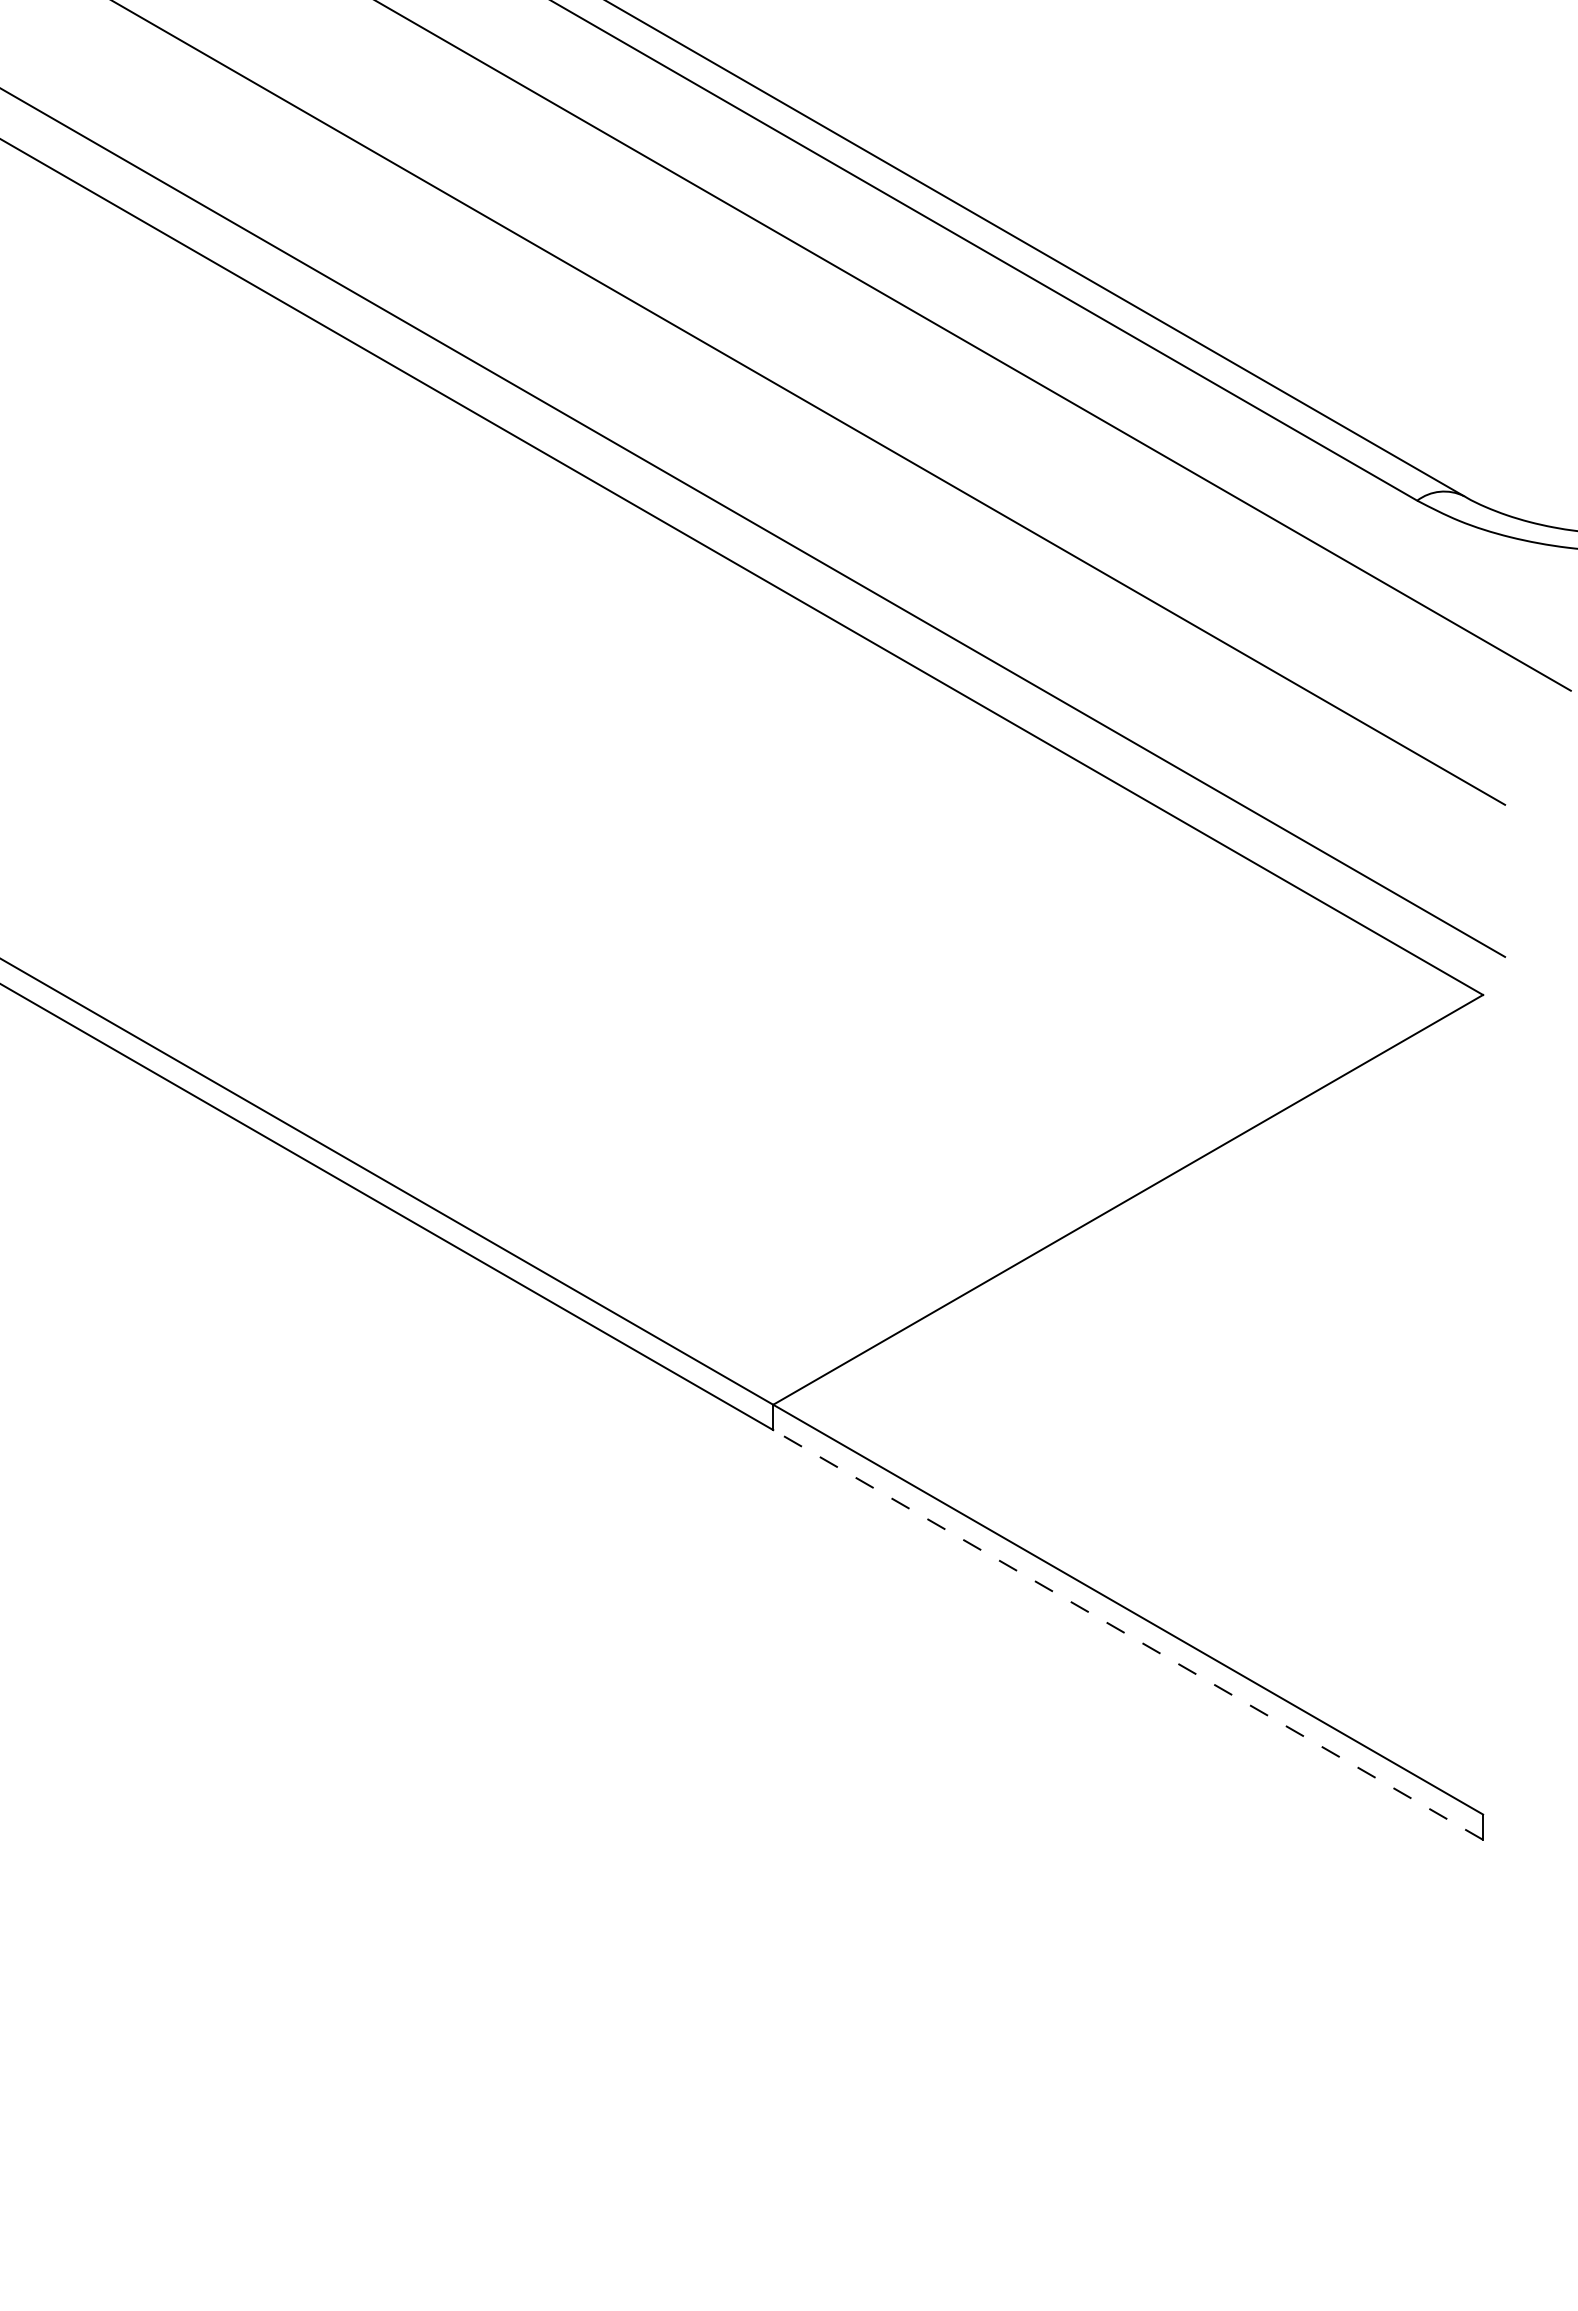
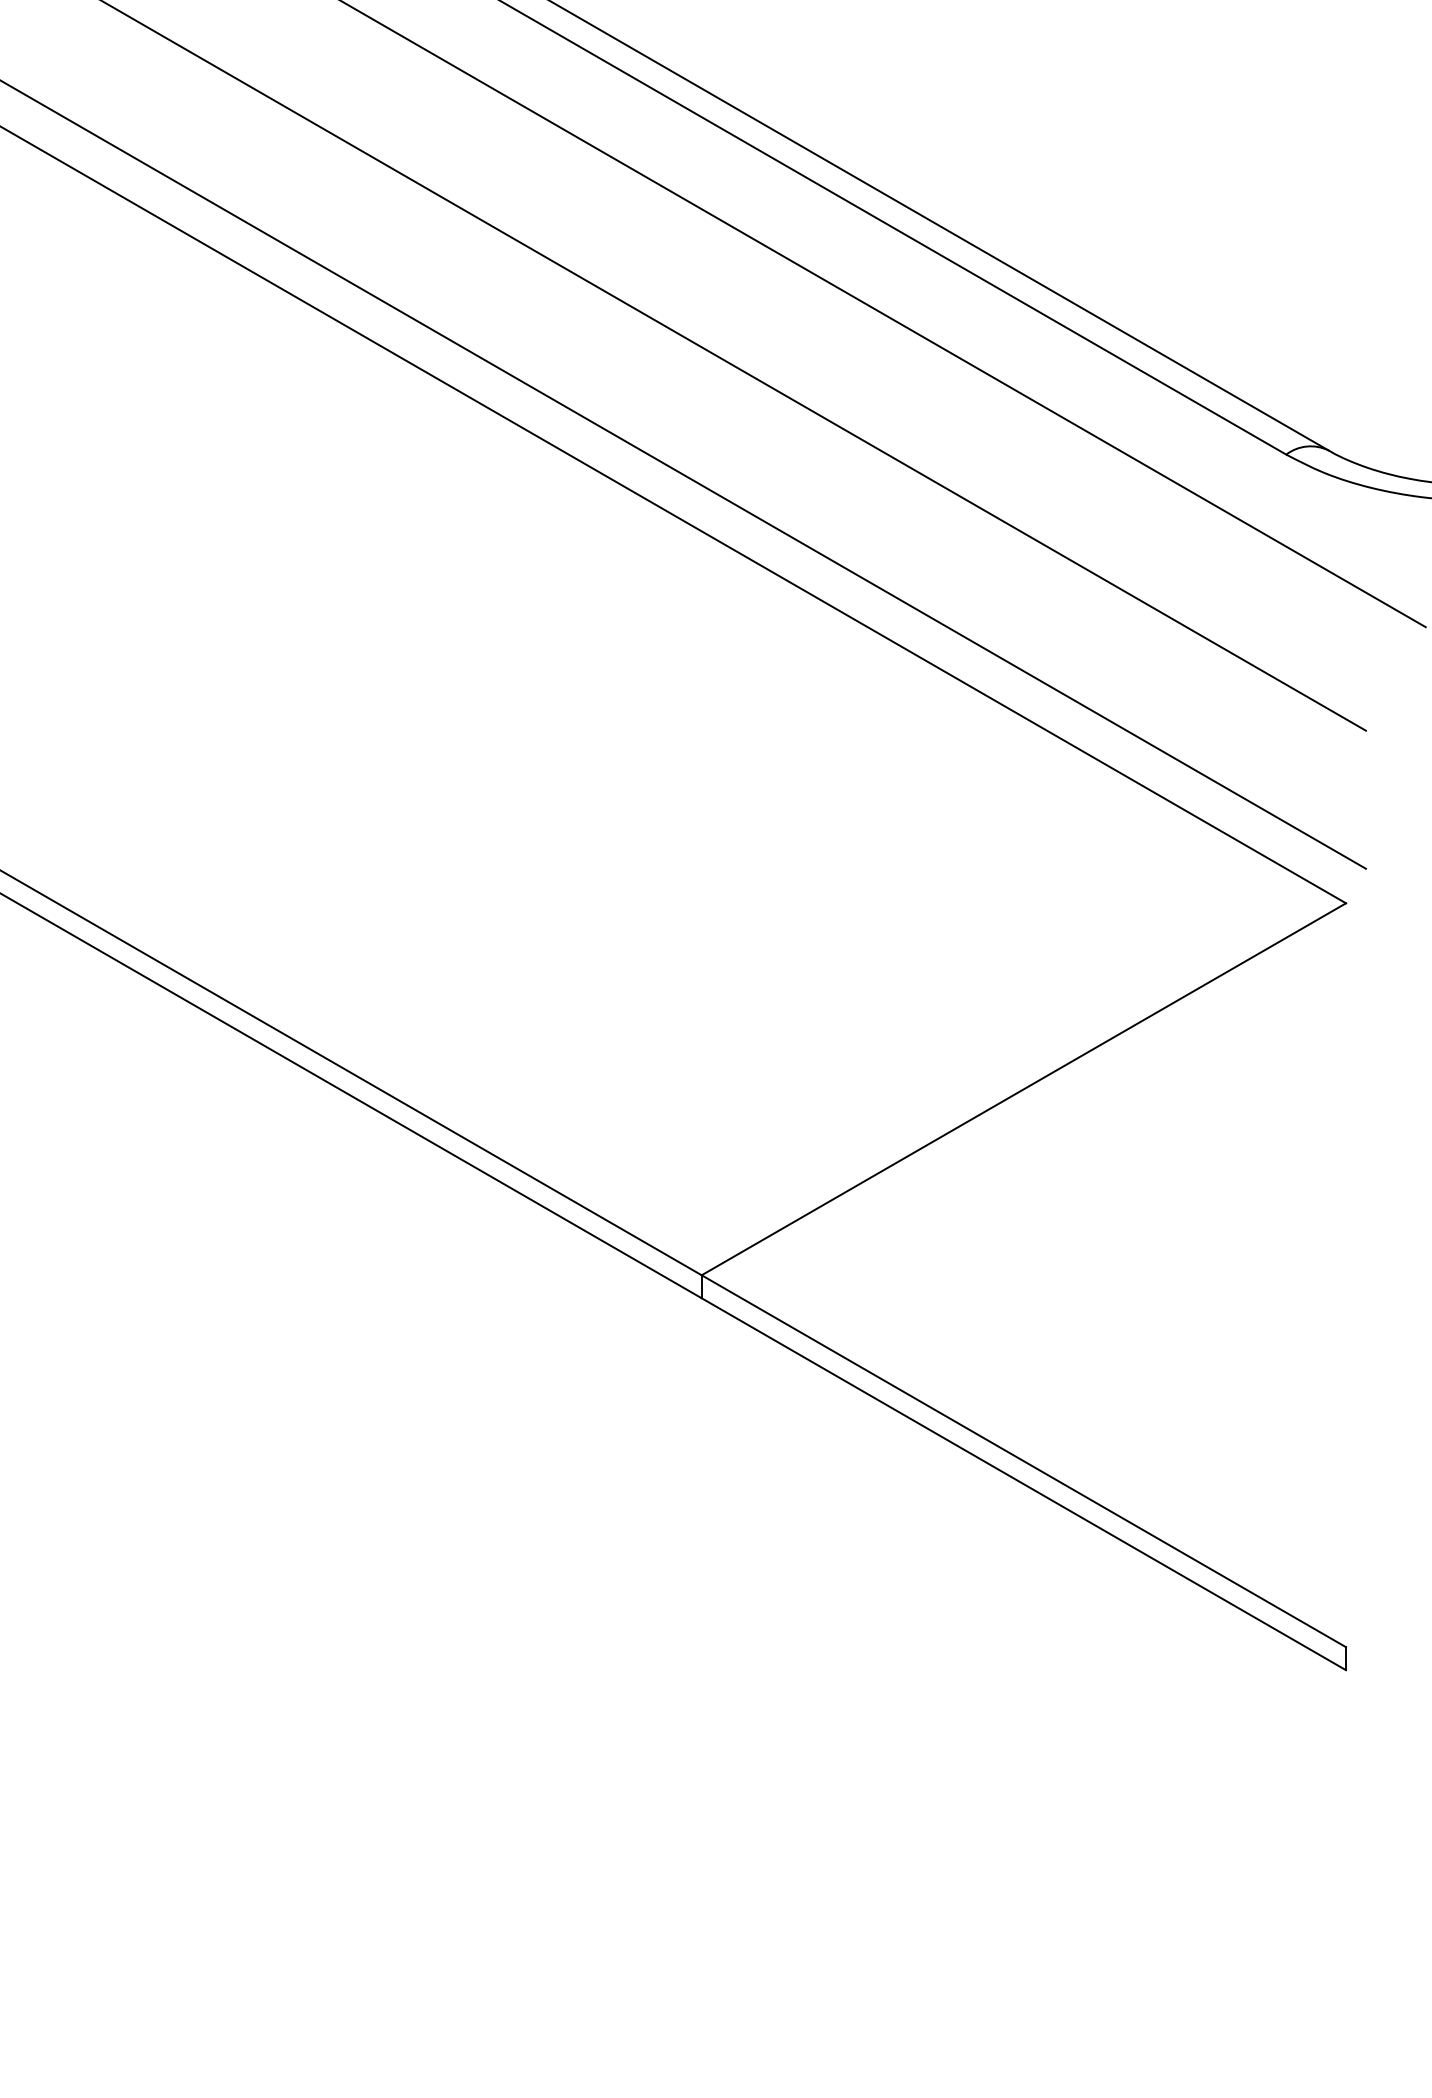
line: (1128, 1634) -> (1024, 1483), dashed -> solid

